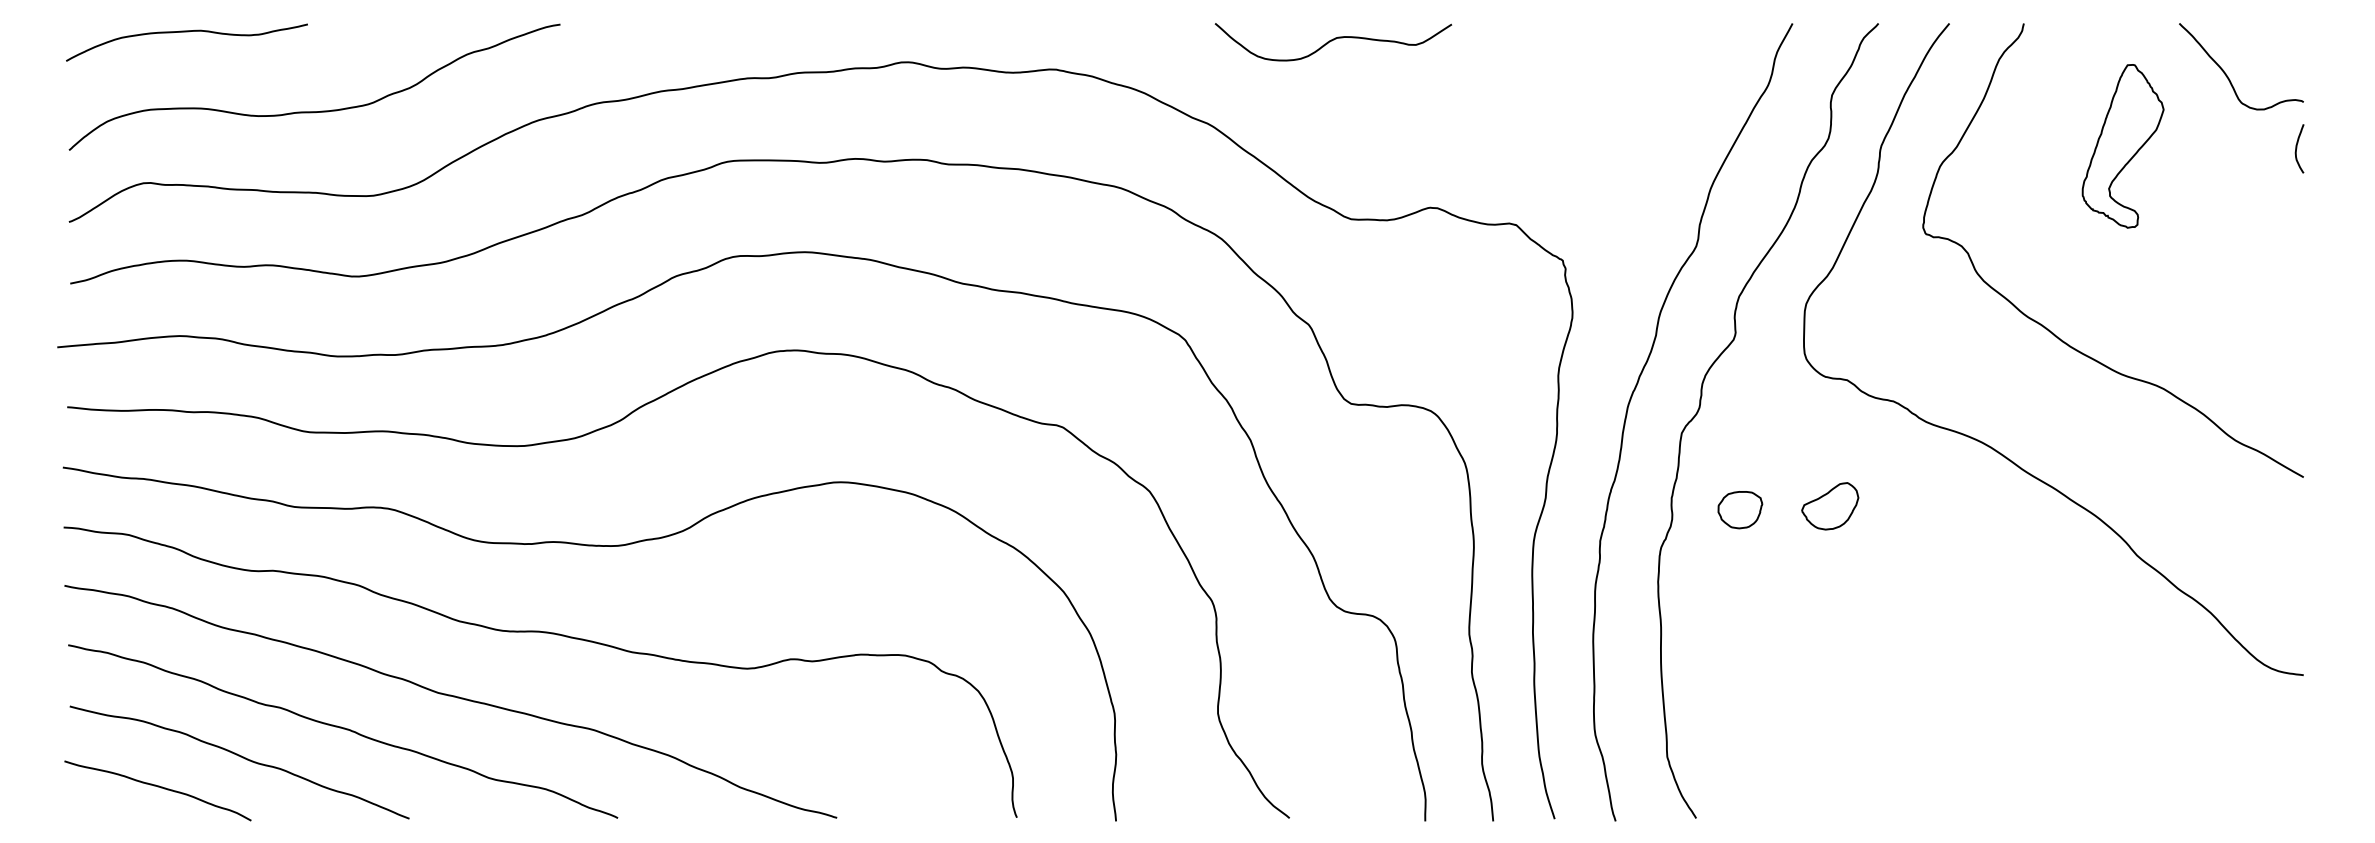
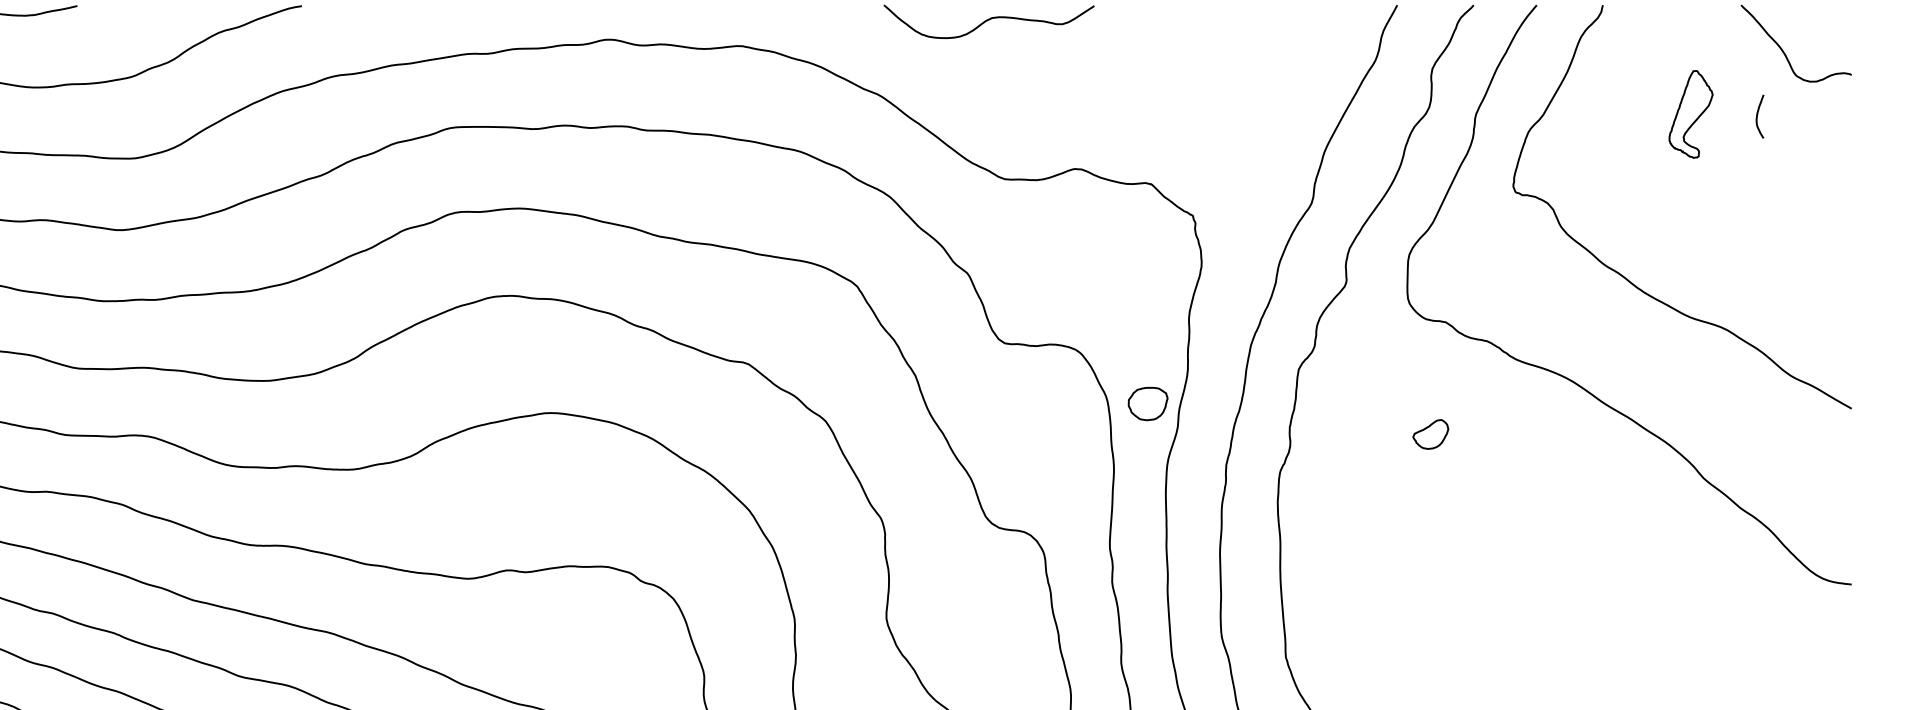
part: (2122, 146) -> (1690, 114), size x0.6
curve: (2297, 148) -> (1758, 116), moved
part: (1830, 506) -> (1430, 434), size x0.7
part: (1740, 510) -> (1148, 404), moved

